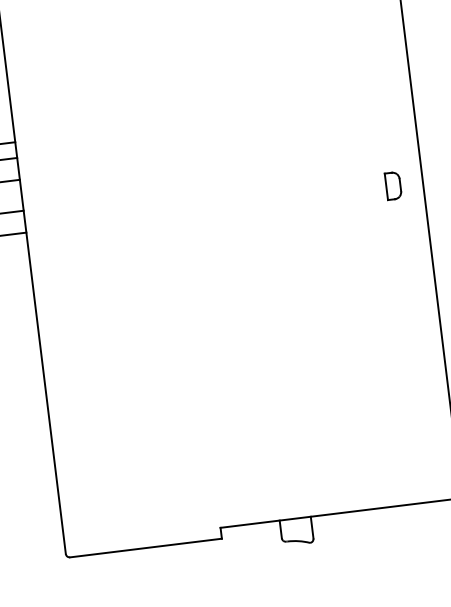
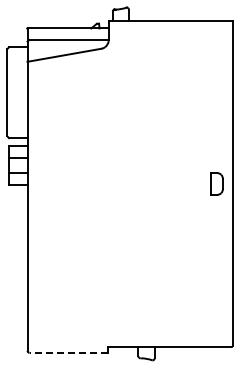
part: (393, 184) -> (217, 183), size x1.6
line: (145, 547) -> (68, 352), solid -> dashed

